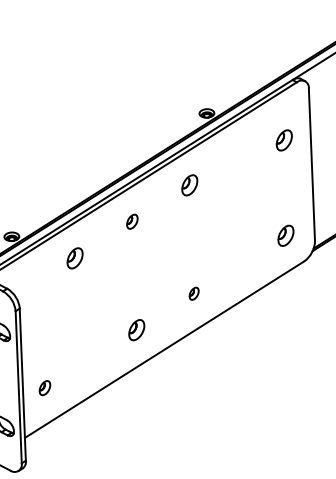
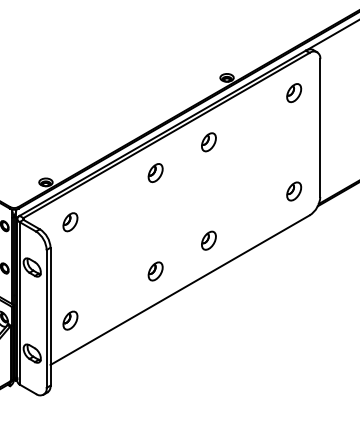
part: (284, 140) -> (294, 93), moved
part: (132, 222) -> (155, 173), size x1.43
part: (75, 258) -> (70, 222), moved
part: (193, 293) -> (208, 240), size x1.67
part: (45, 387) -> (70, 320), size x1.43

